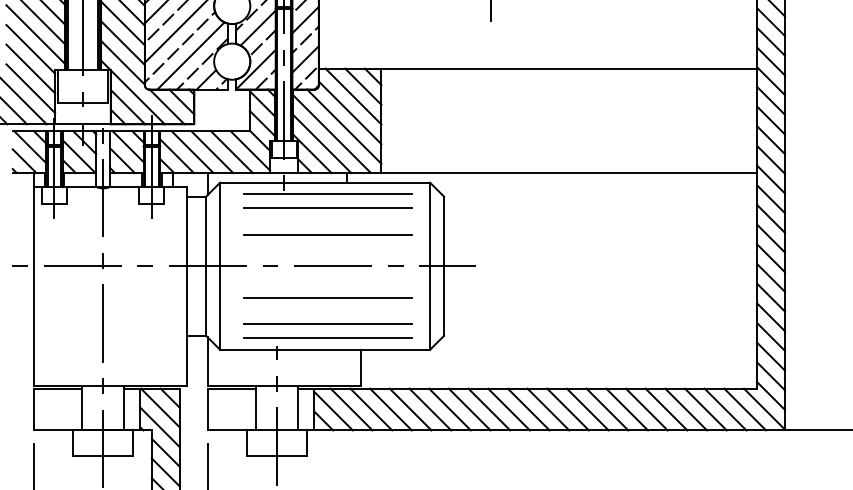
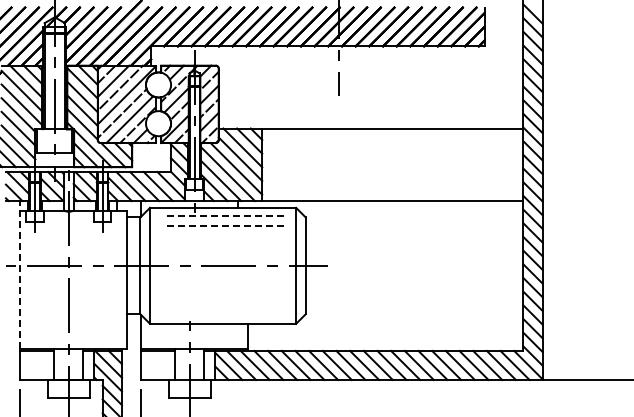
line: (328, 193) -> (225, 215), solid -> dashed
line: (328, 208) -> (225, 225), solid -> dashed
line: (327, 235) -> (224, 244), removed
line: (33, 280) -> (20, 275), solid -> dashed
line: (328, 297) -> (225, 287), removed
line: (327, 323) -> (224, 305), removed
line: (327, 337) -> (224, 315), removed

